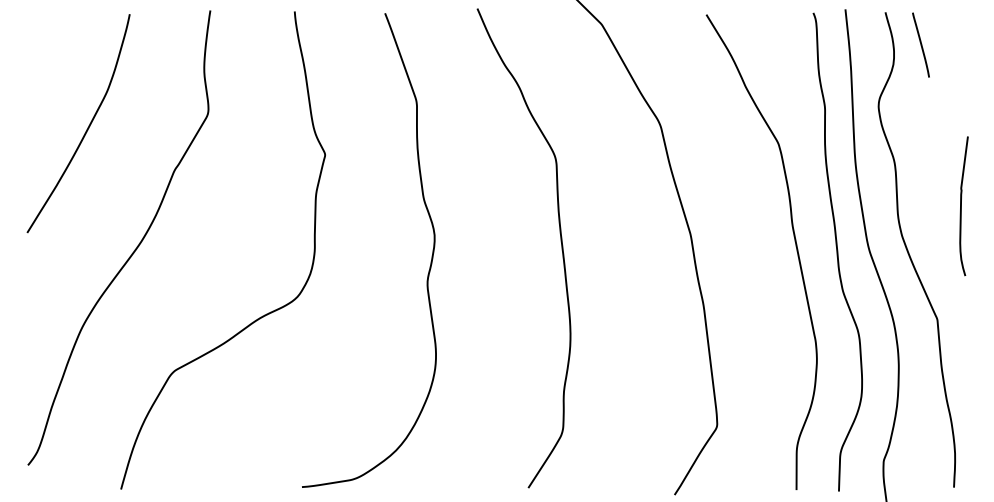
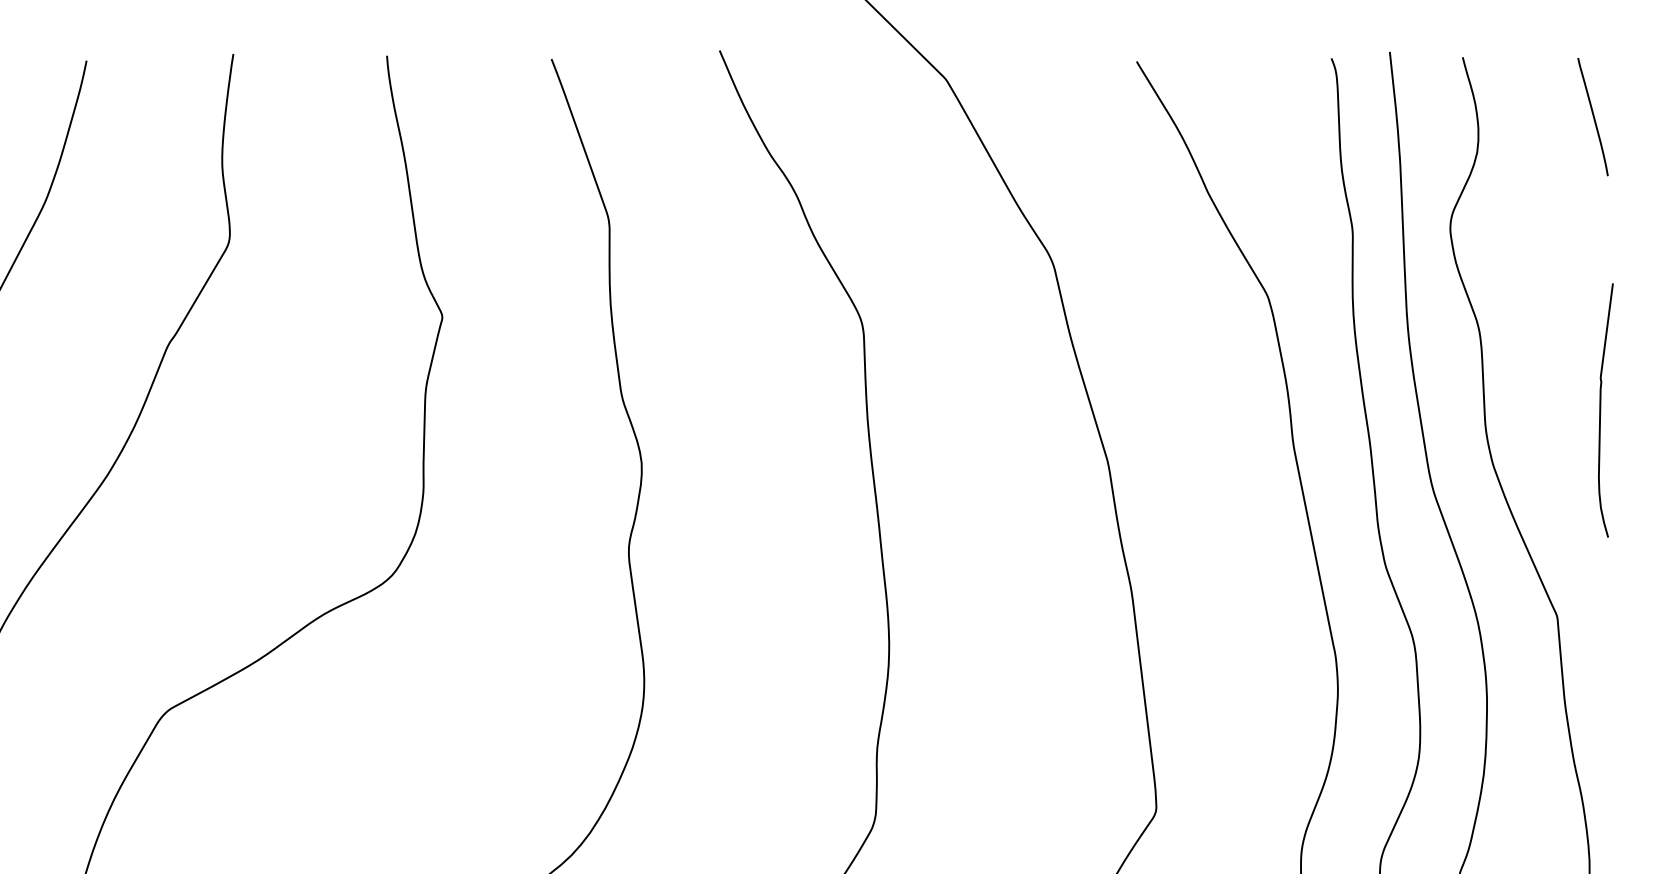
line: (920, 44) -> (1592, 115), moved

